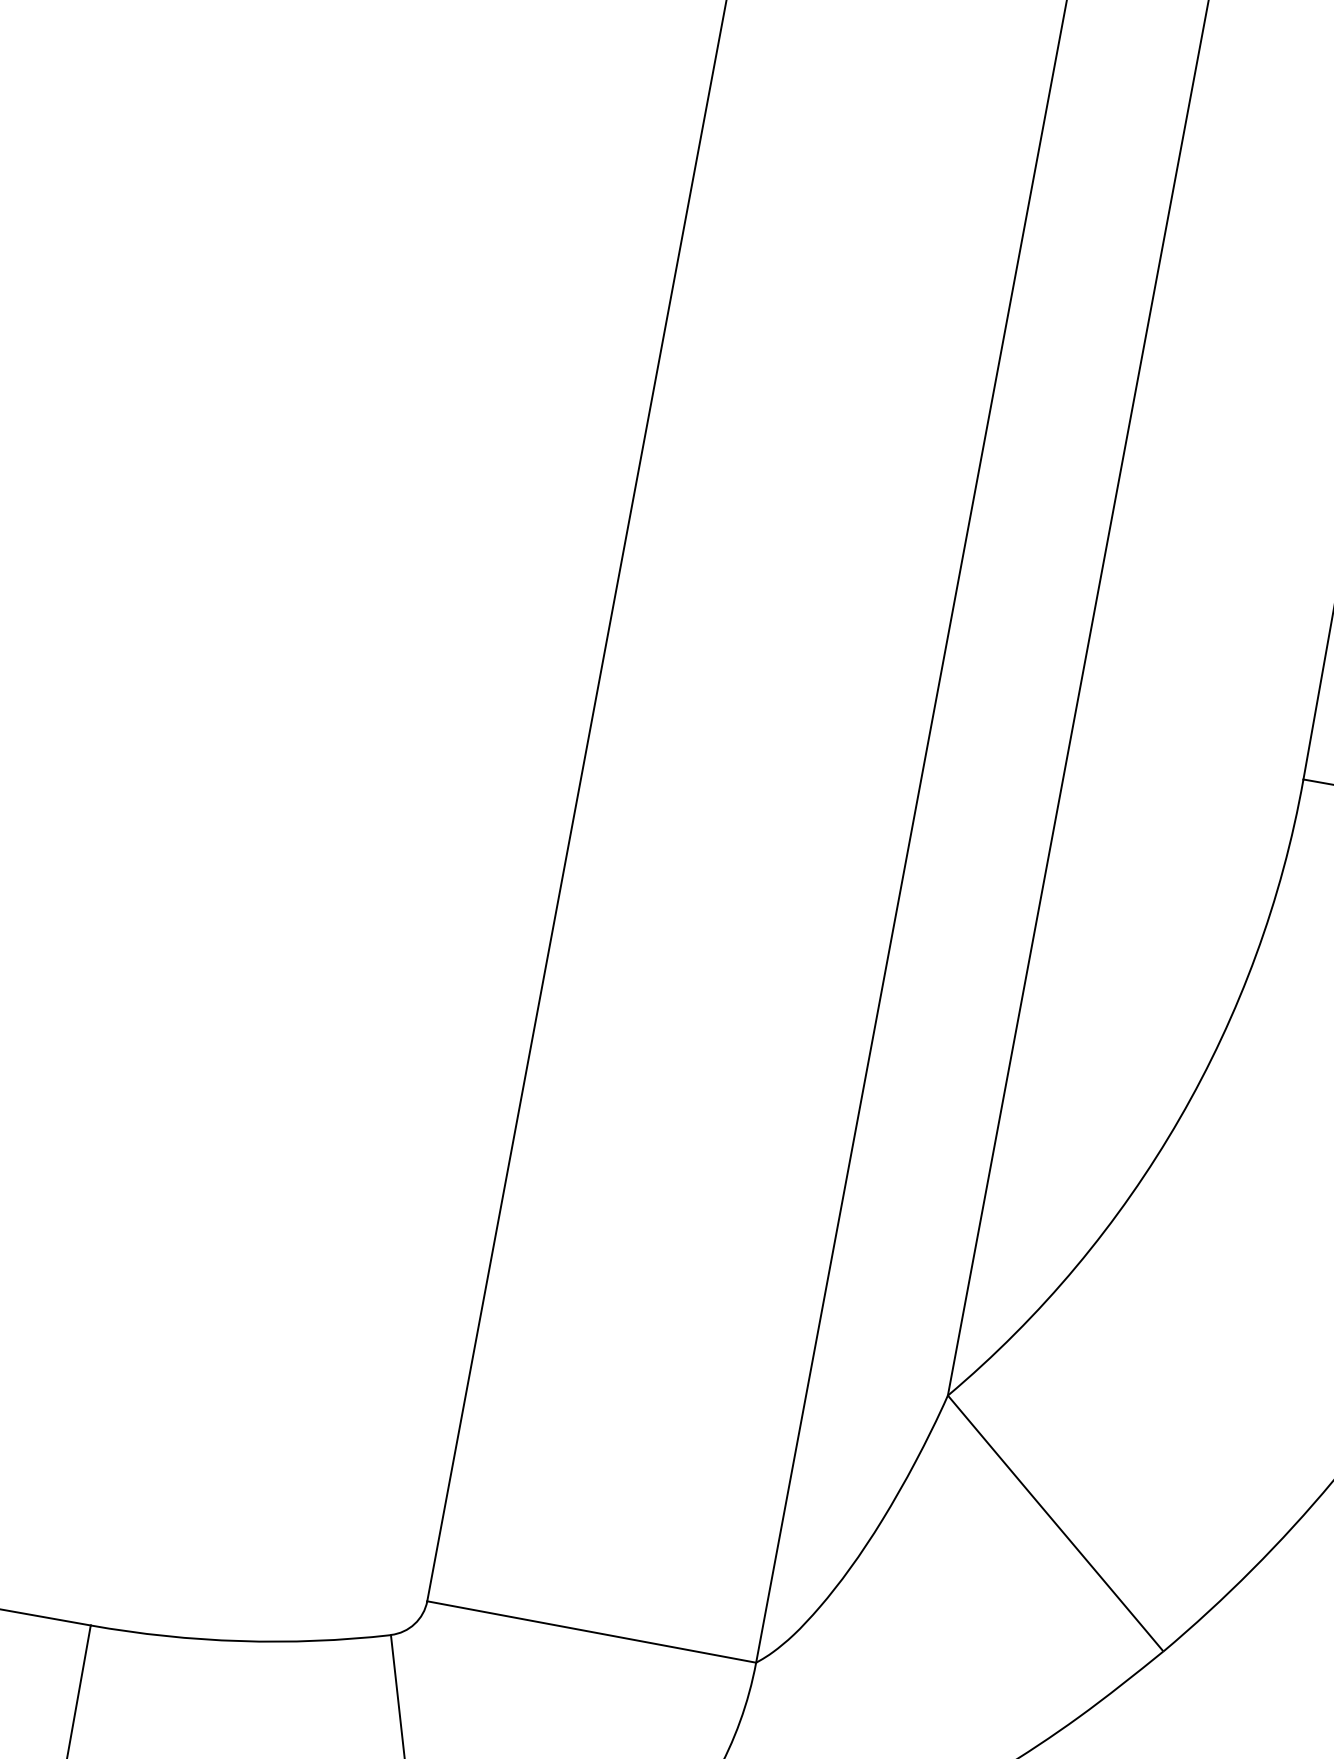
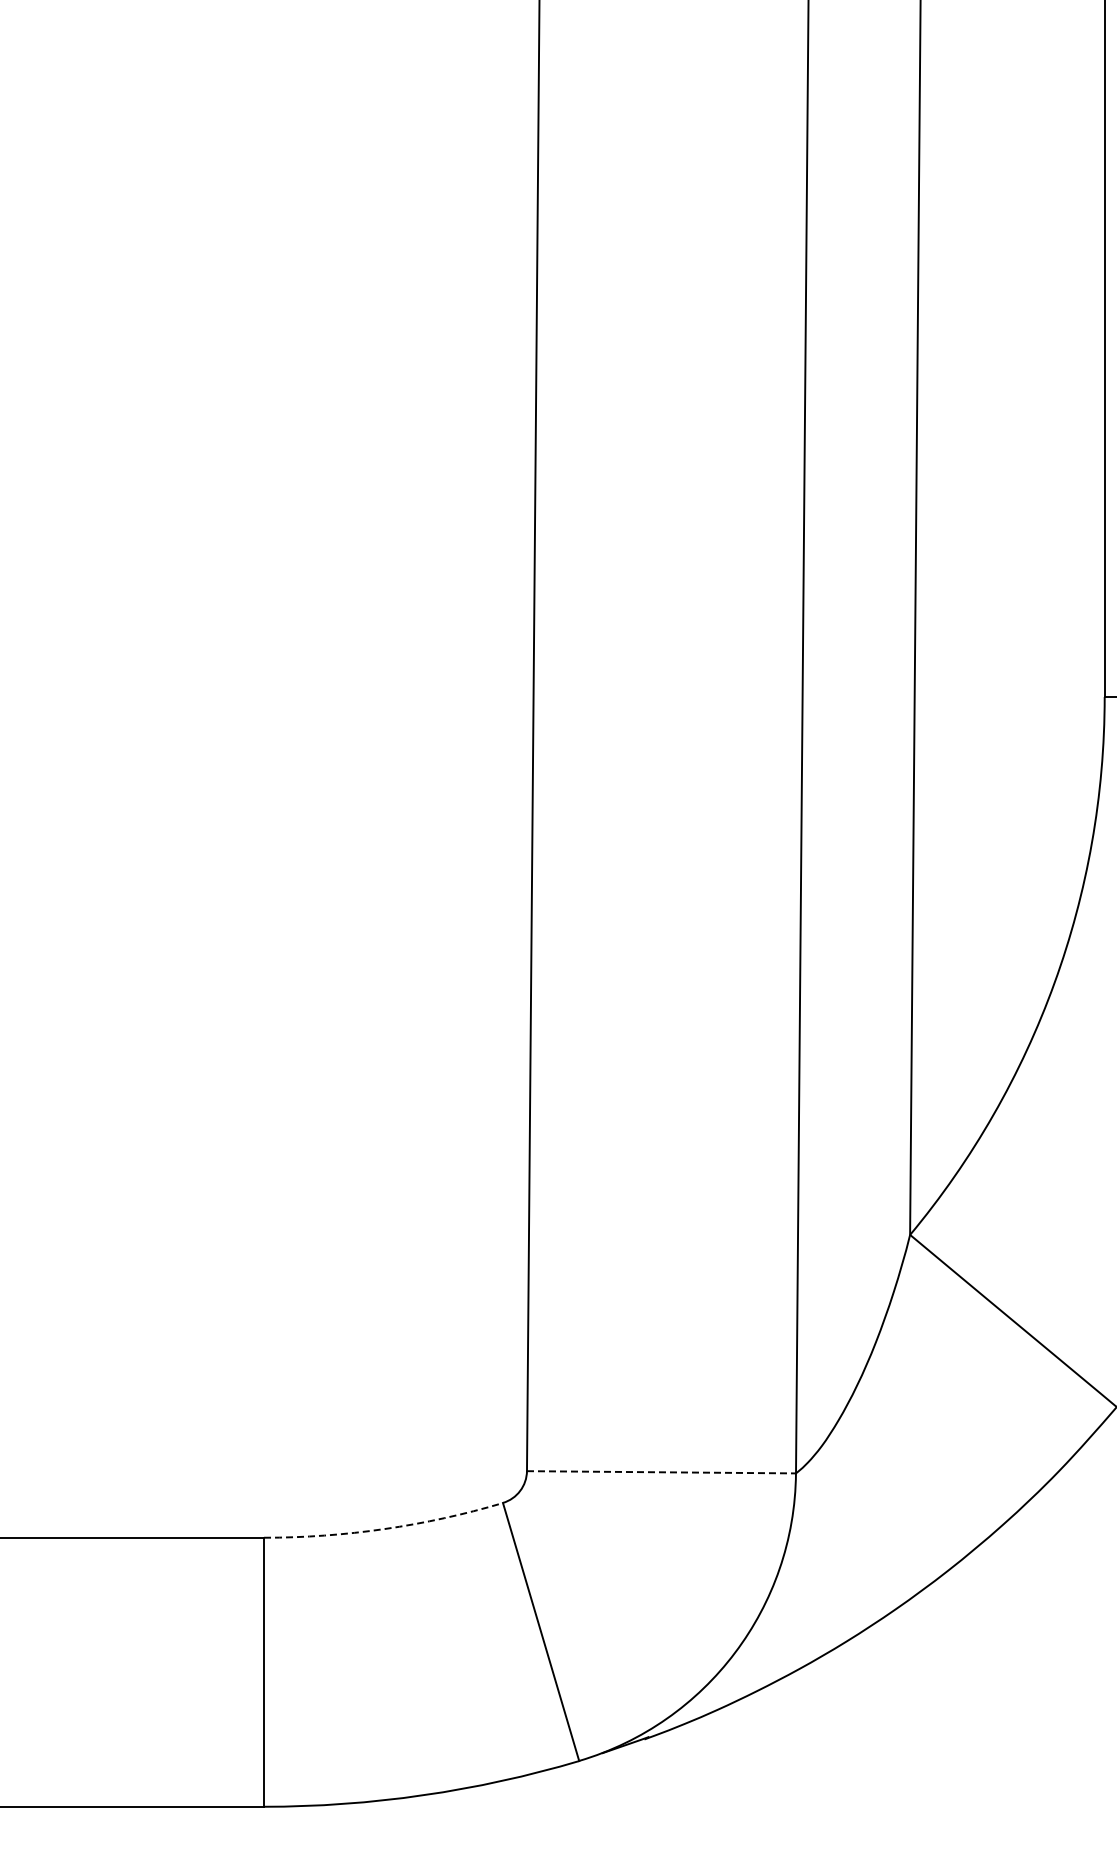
line: (591, 1632) -> (661, 1472), solid -> dashed
arc: (240, 1641) -> (384, 1529), solid -> dashed

